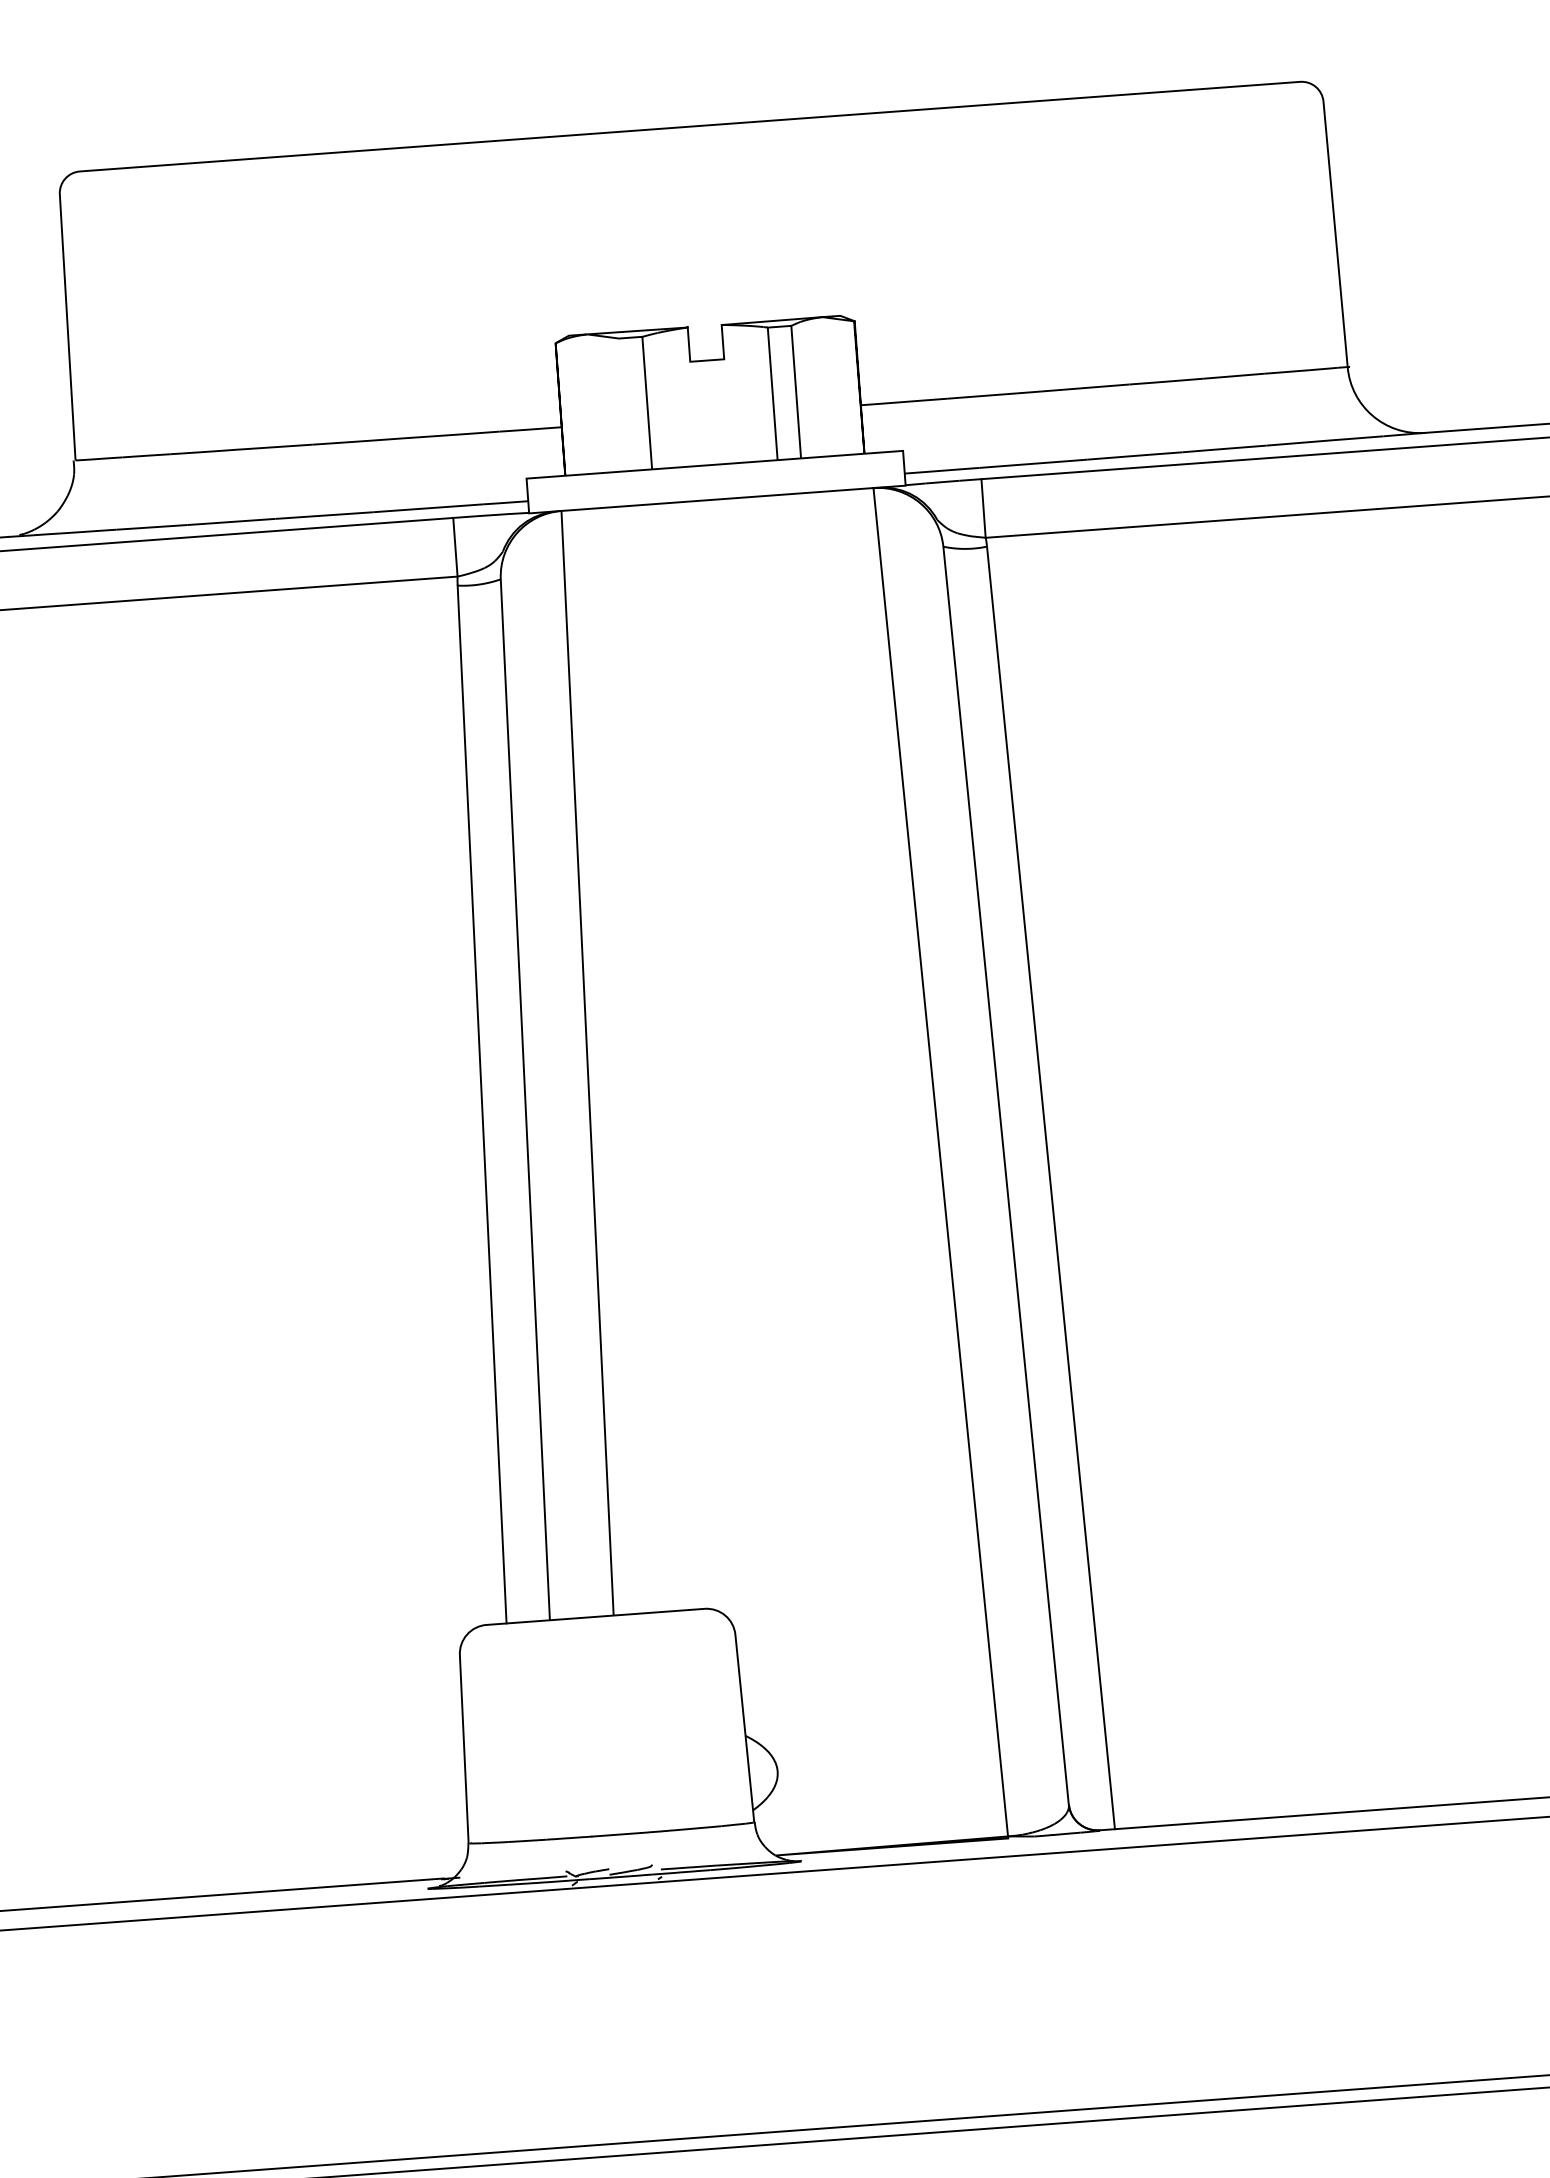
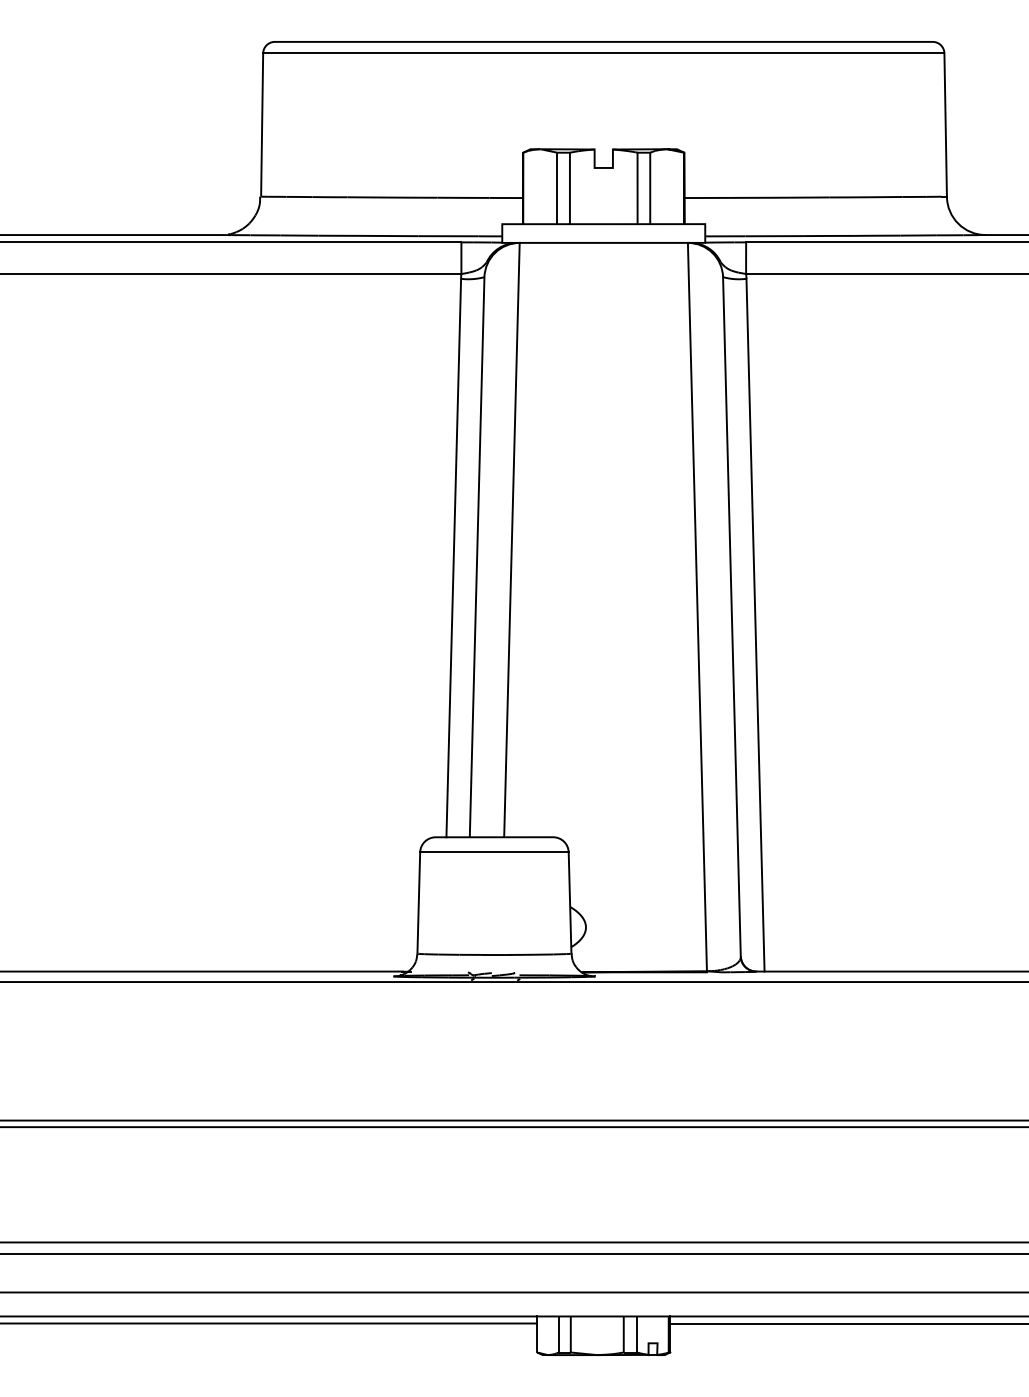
line: (691, 148) -> (603, 53), added
line: (624, 404) -> (557, 188), added
line: (597, 1645) -> (494, 852), added

